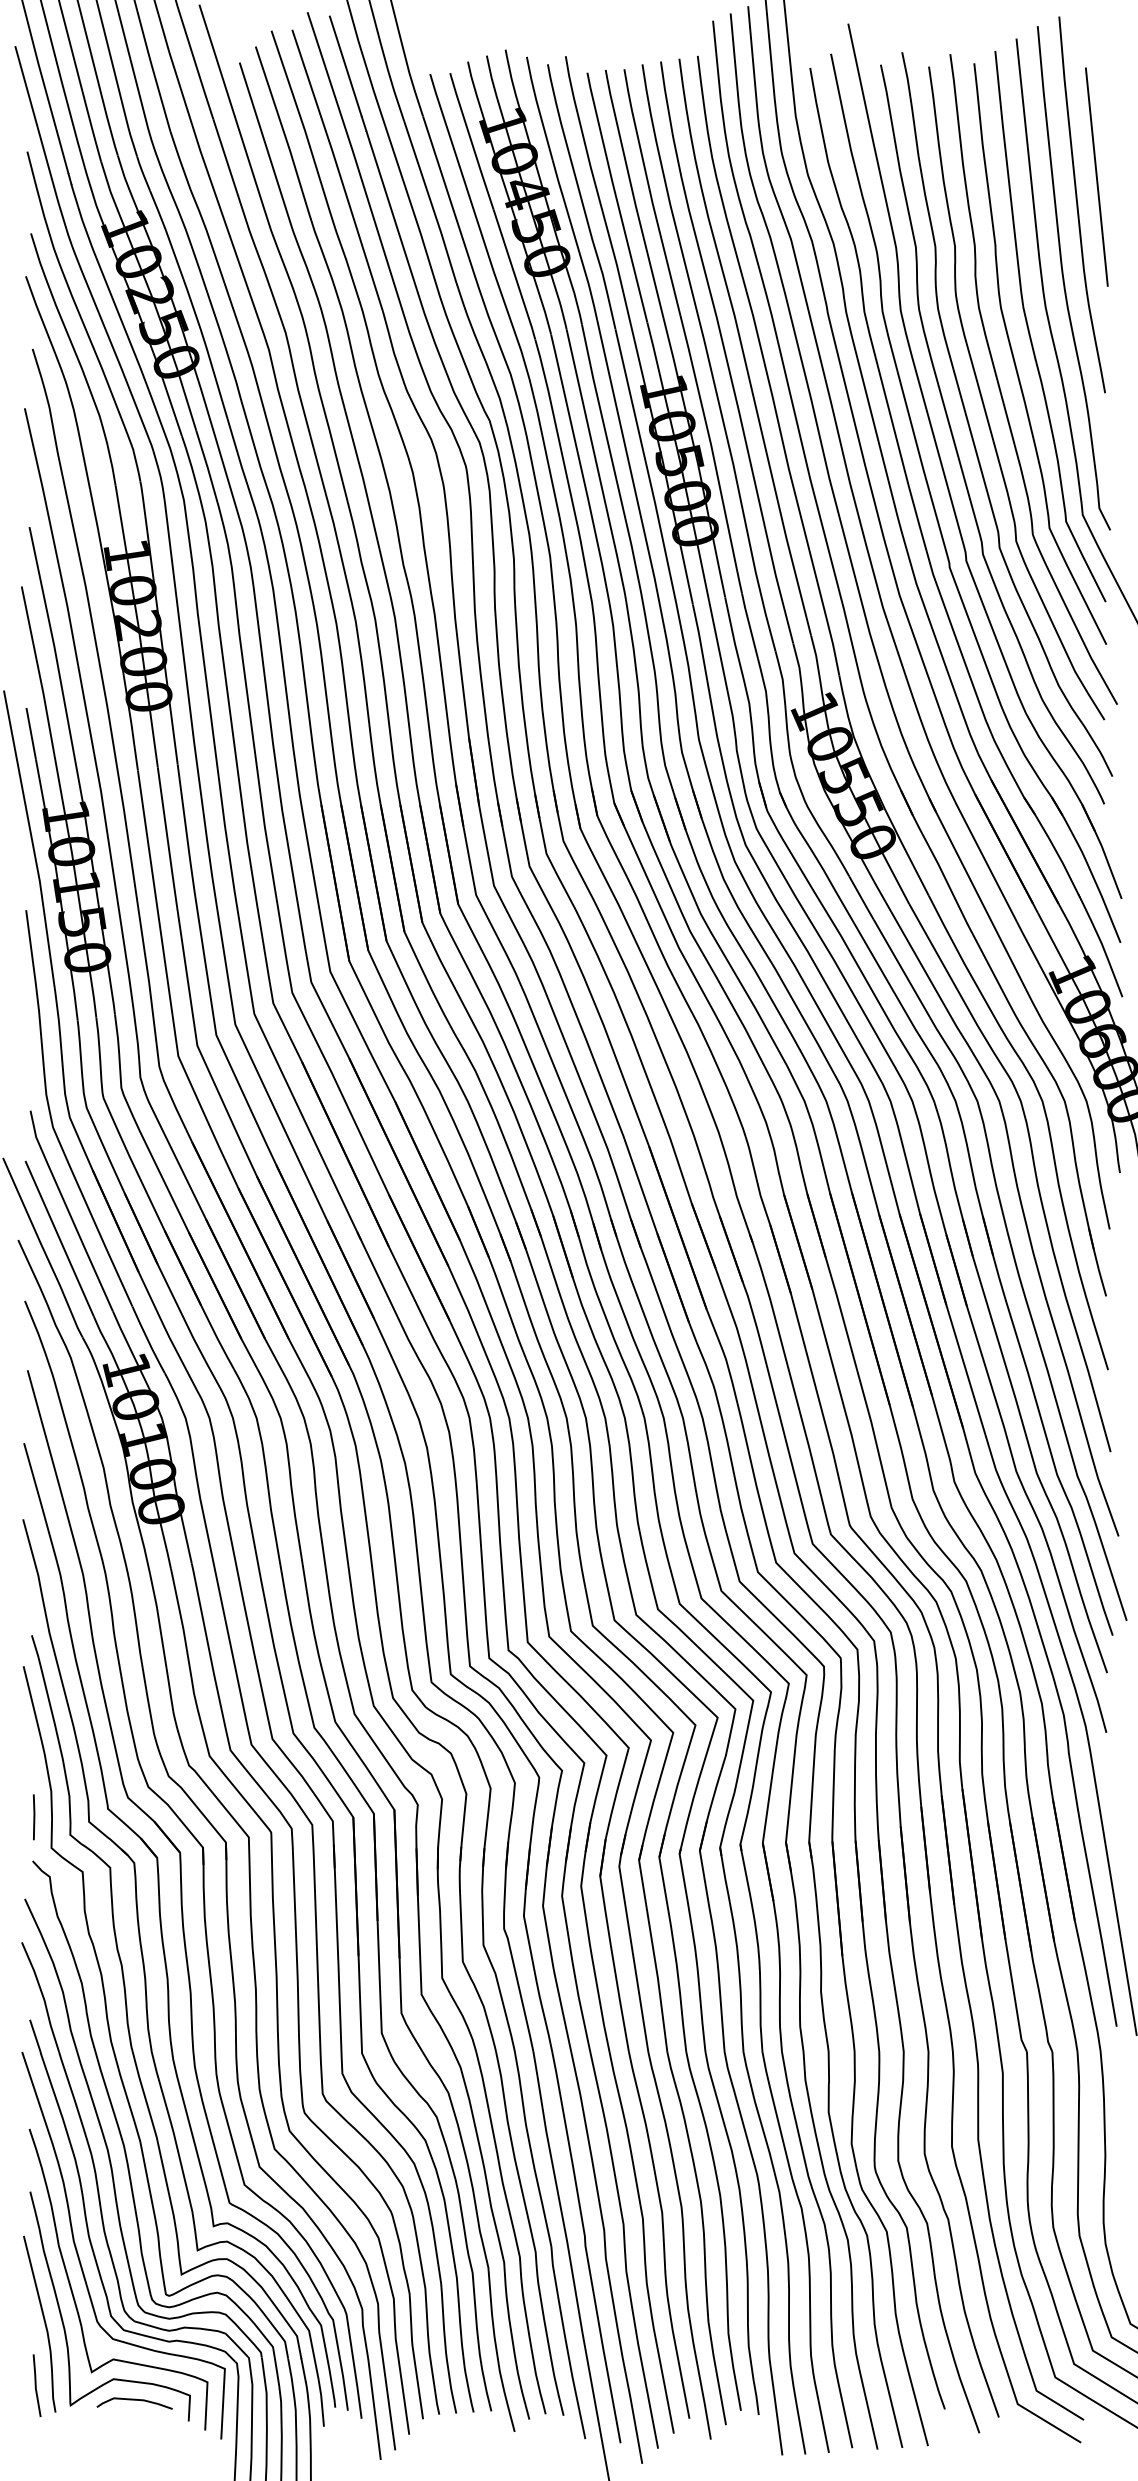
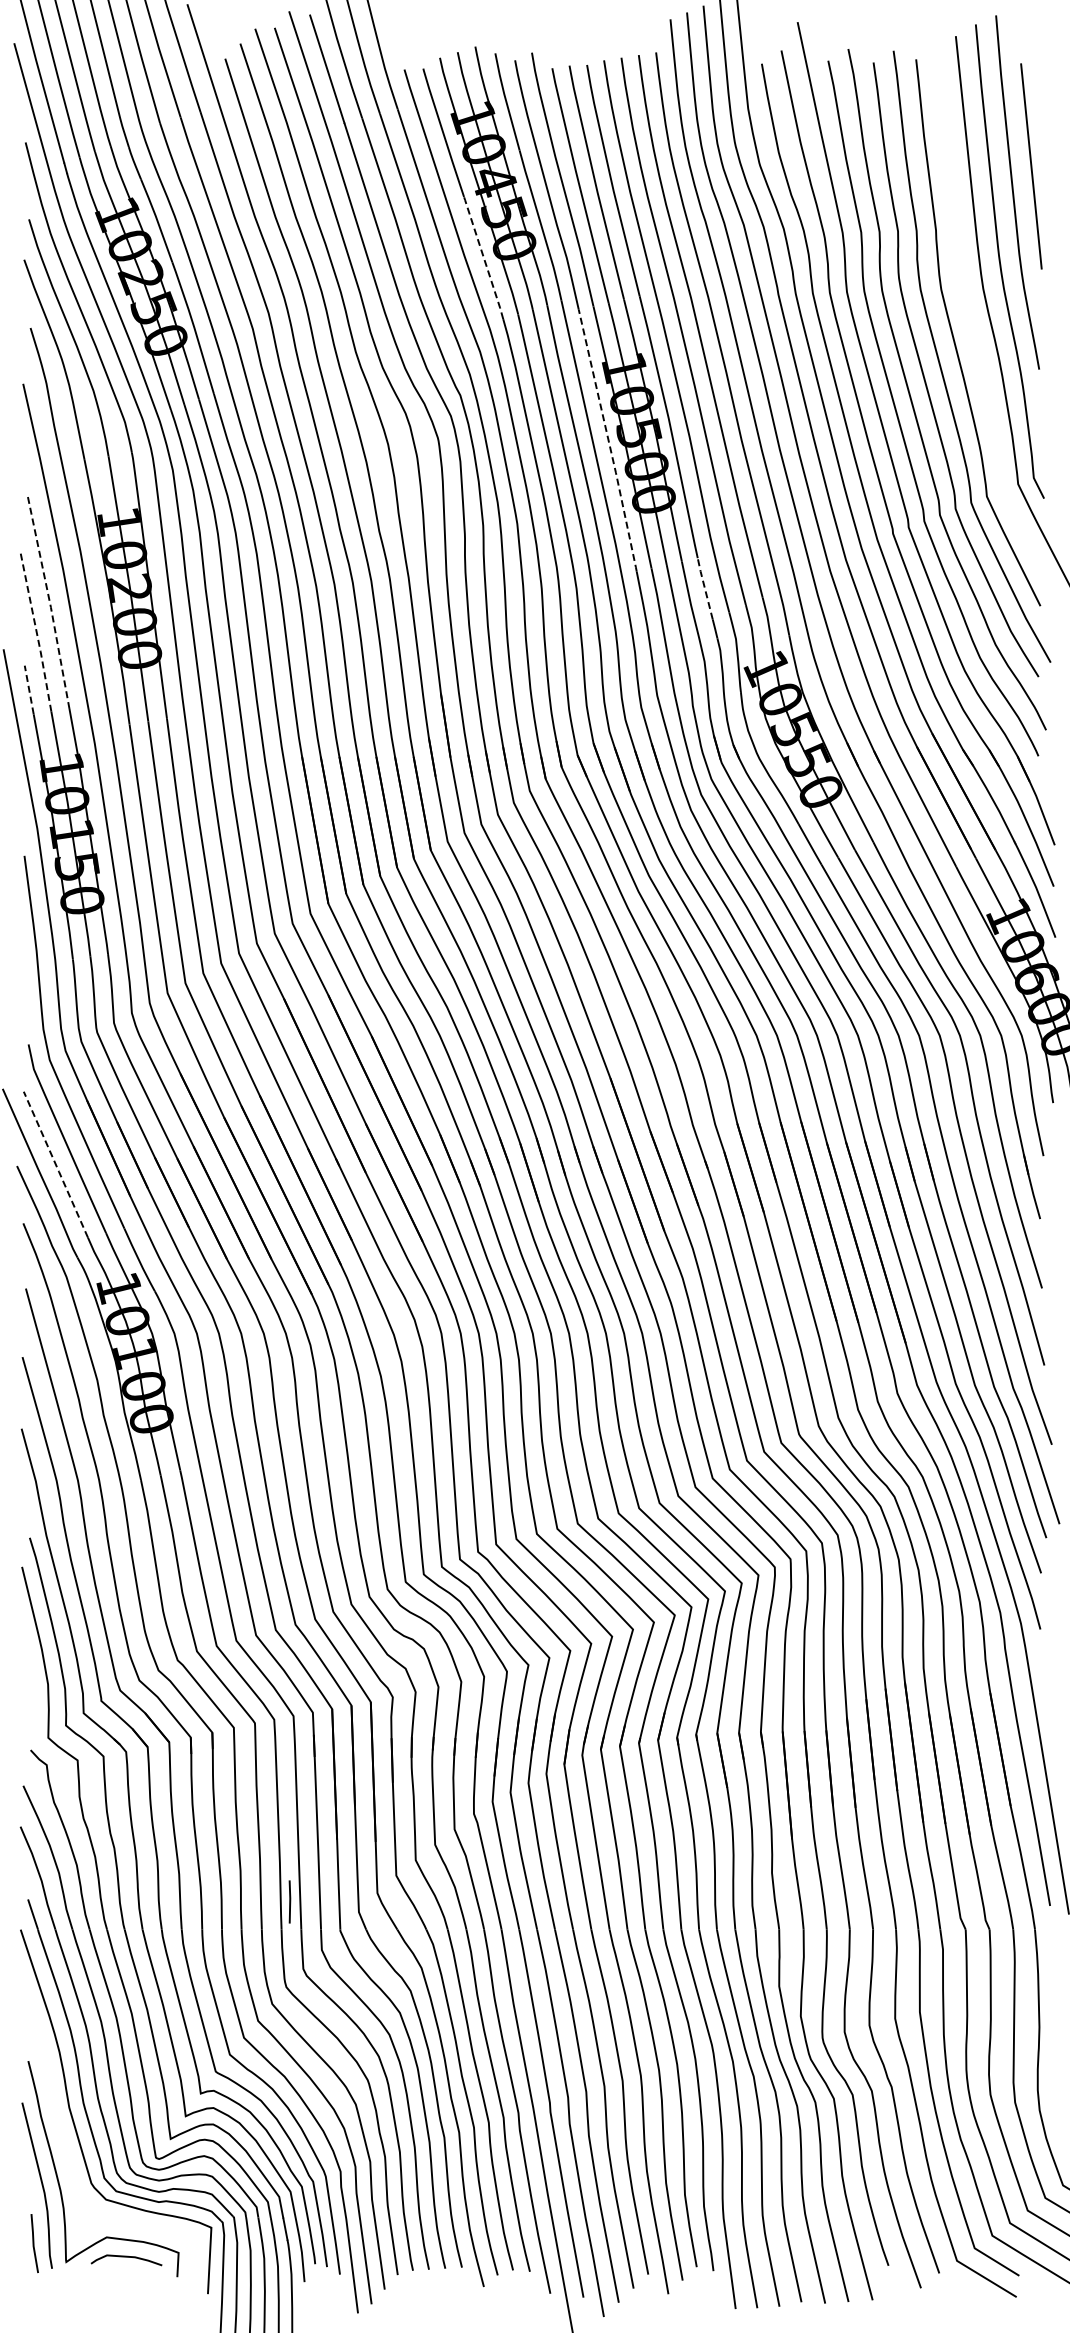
line: (514, 273) -> (483, 257), solid -> dashed
curve: (1029, 330) -> (968, 310), removed
line: (647, 469) -> (608, 441), solid -> dashed
line: (749, 624) -> (704, 587), solid -> dashed
line: (52, 640) -> (49, 602), solid -> dashed
line: (38, 671) -> (36, 631), solid -> dashed
line: (31, 734) -> (29, 690), solid -> dashed
line: (59, 1238) -> (55, 1164), solid -> dashed
line: (33, 1816) -> (289, 1901), moved
curve: (74, 2294) -> (69, 2157), removed

